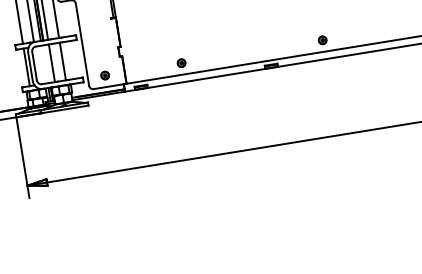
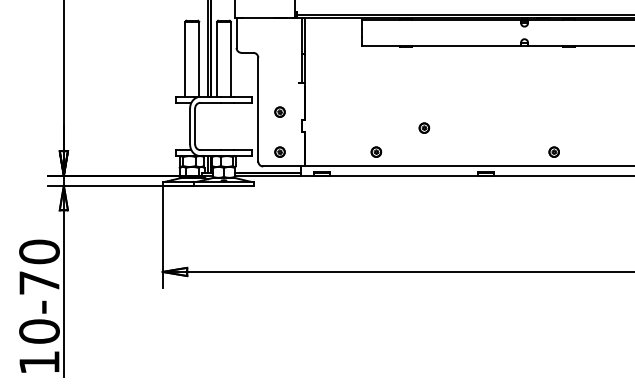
part: (216, 37) -> (424, 127), added
part: (99, 43) -> (279, 111), added
line: (62, 61) -> (230, 126), removed
line: (52, 63) -> (217, 126), removed
line: (26, 67) -> (185, 126), removed

